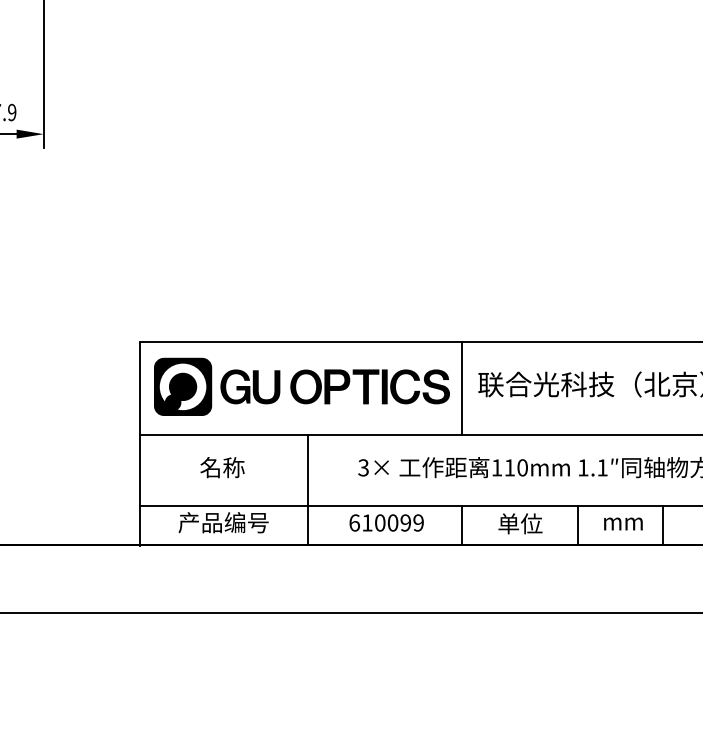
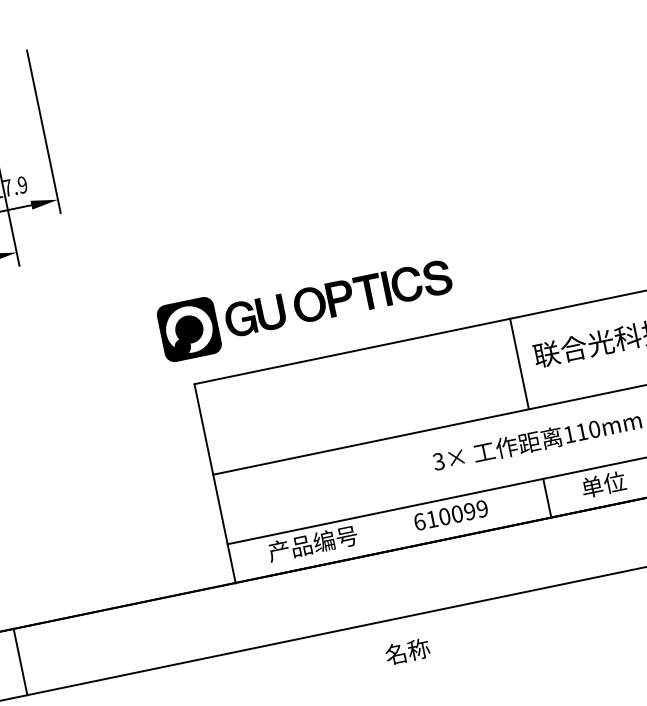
part: (301, 386) -> (305, 305), moved
text: (222, 467) -> (407, 651), moved
line: (307, 489) -> (388, 494), removed
text: (386, 522) -> (450, 514), moved

